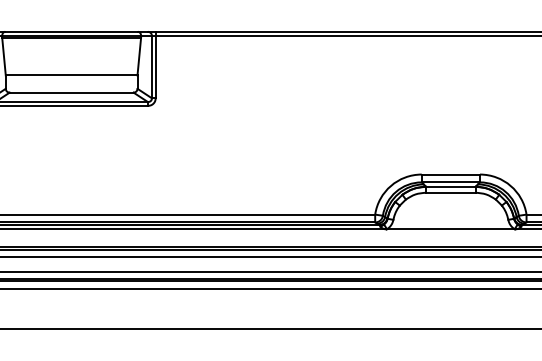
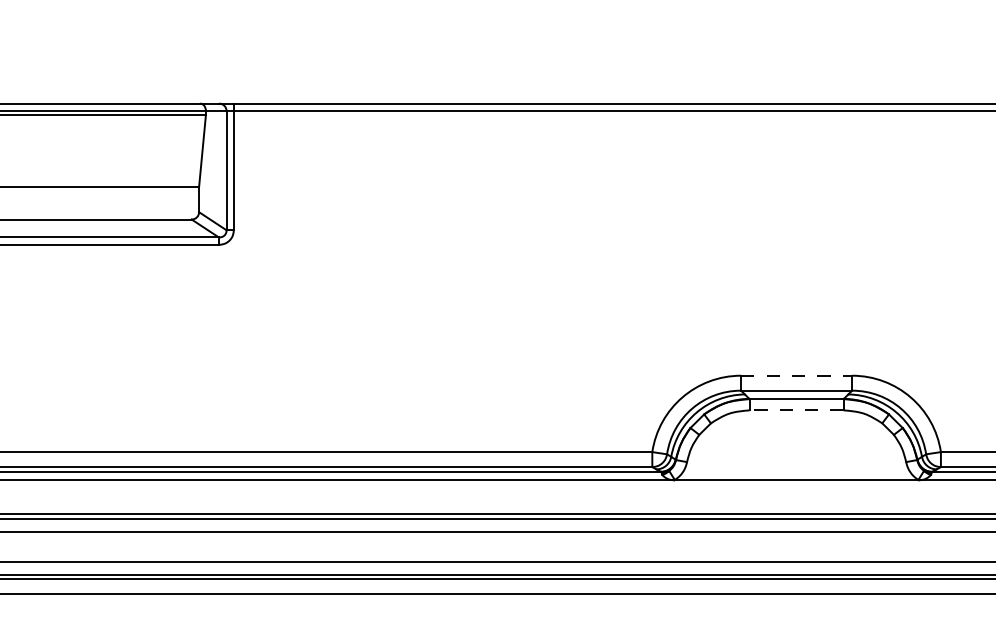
line: (451, 174) -> (797, 375), solid -> dashed
line: (450, 192) -> (795, 409), solid -> dashed

